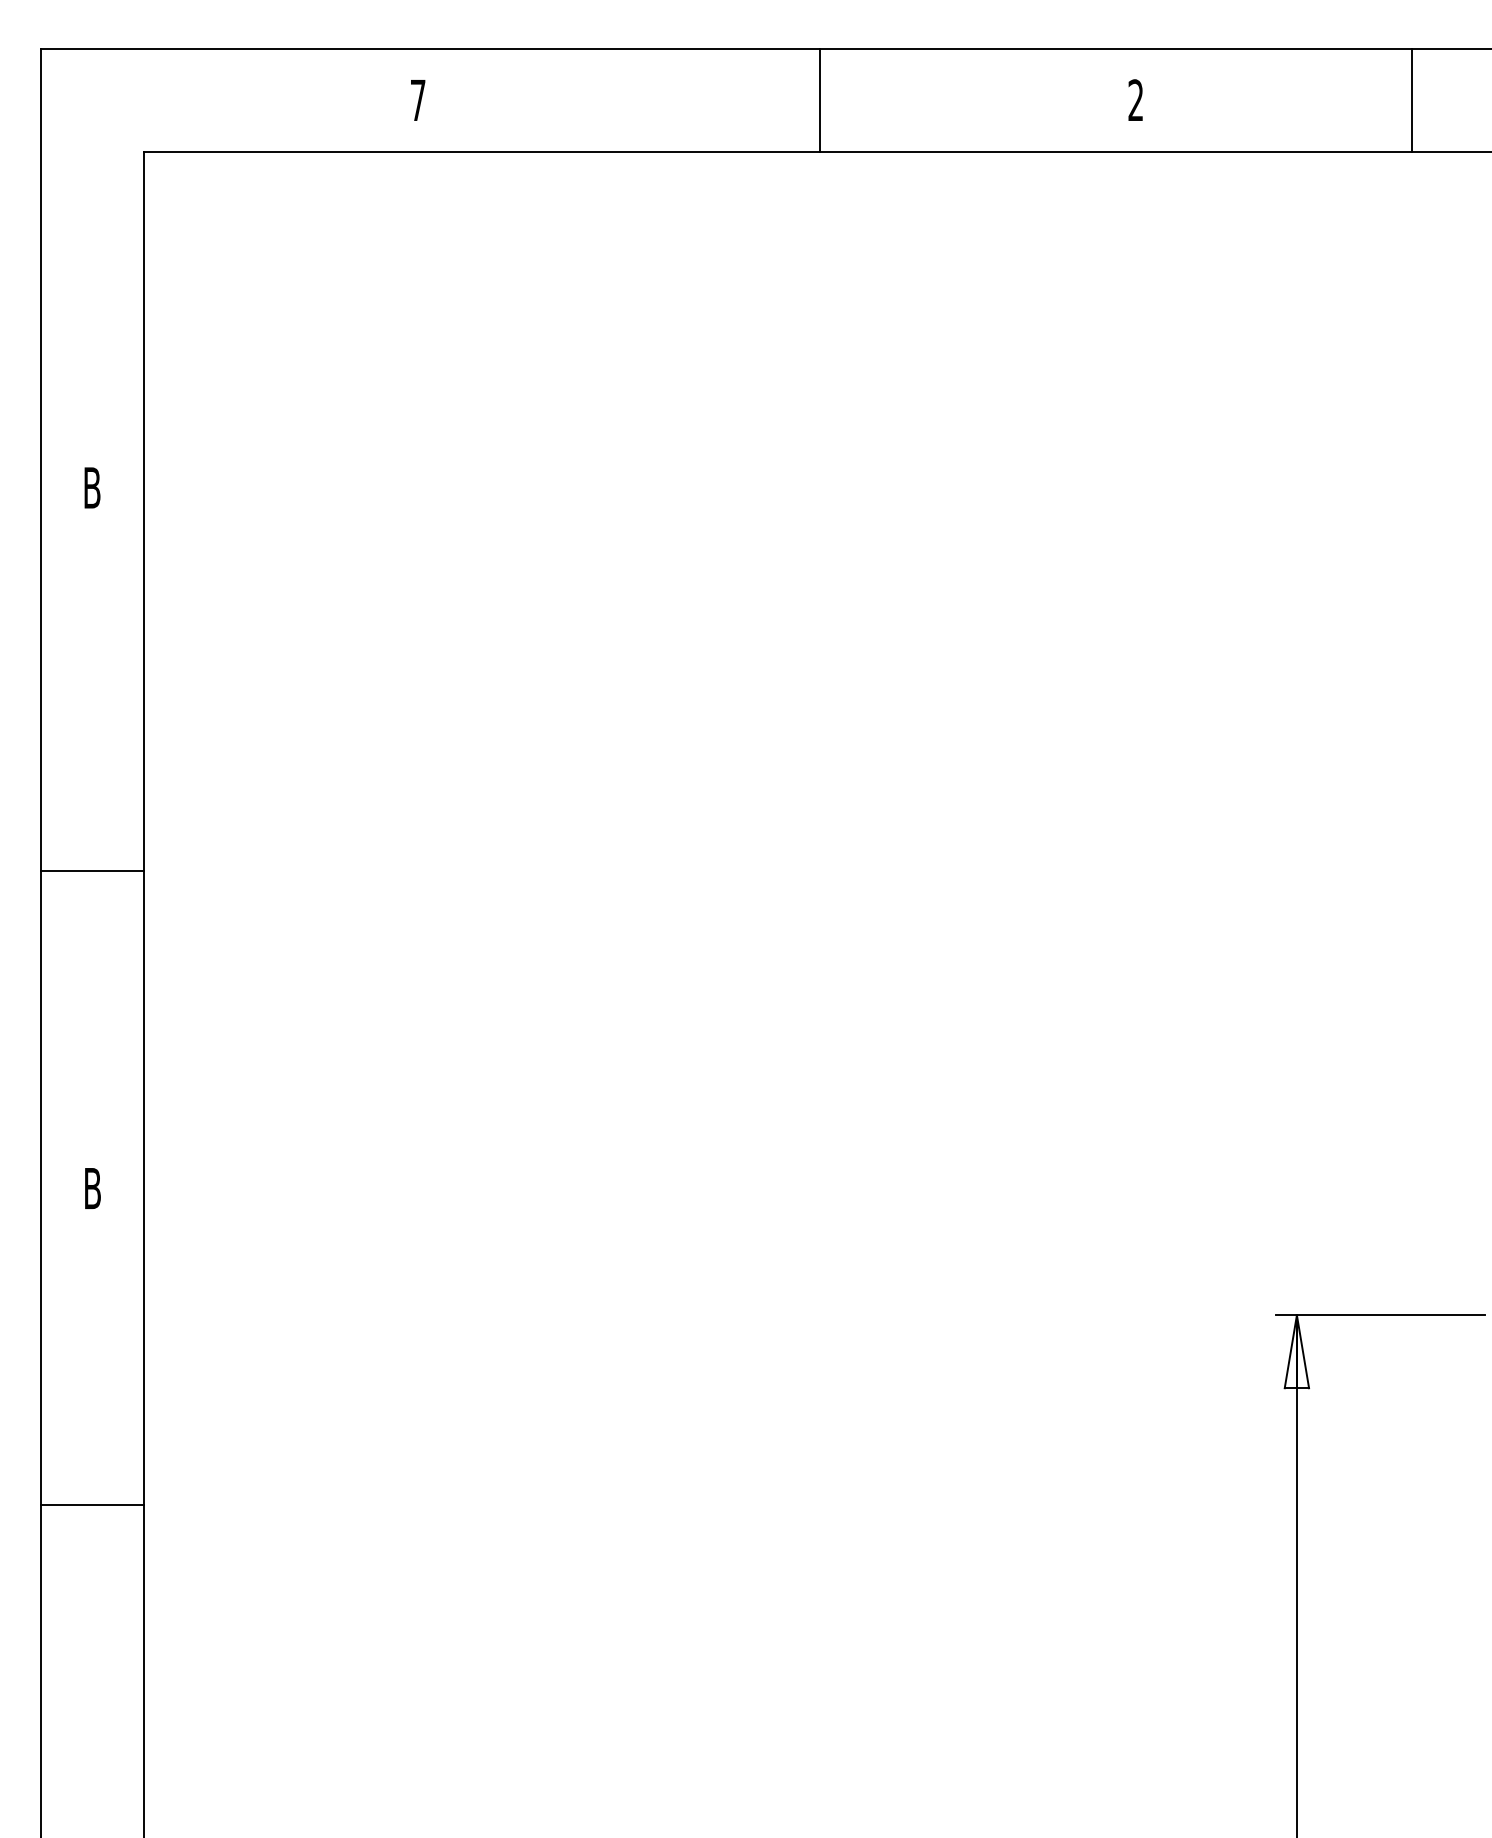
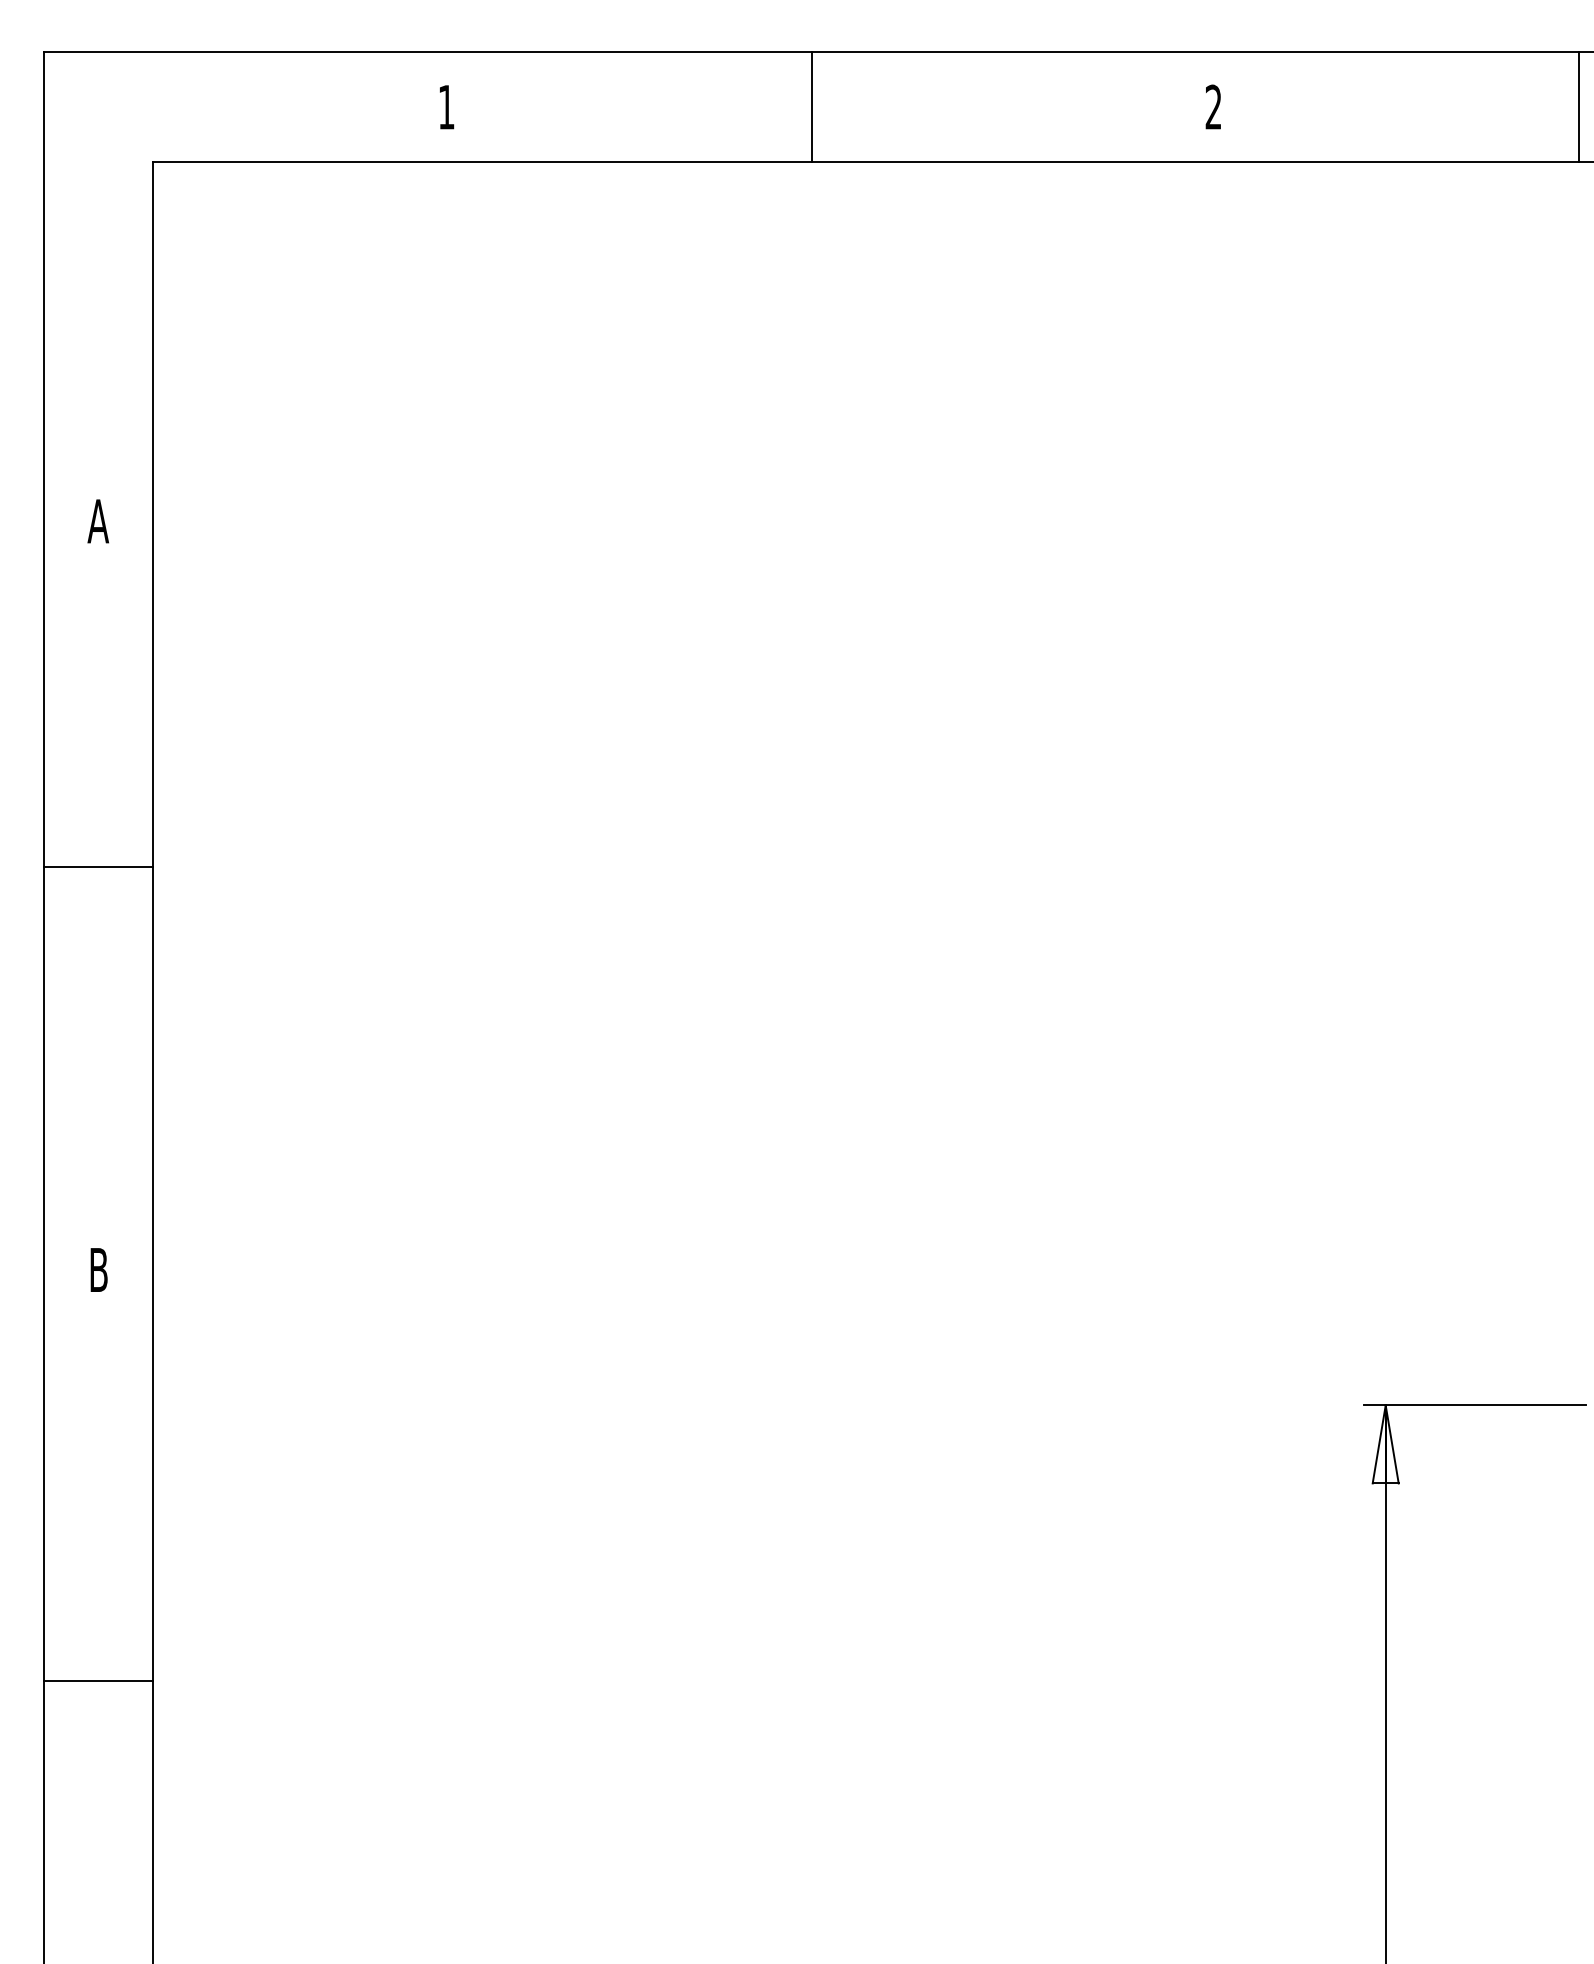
text: (418, 100) -> (446, 107), 7 -> 1
line: (820, 100) -> (811, 107), moved
line: (1411, 100) -> (1579, 107), moved
text: (91, 488) -> (97, 521), B -> A
line: (92, 870) -> (98, 866), moved
line: (92, 1505) -> (98, 1681), moved

